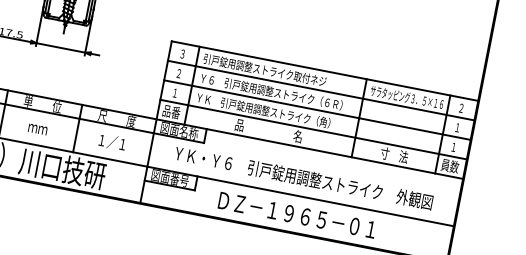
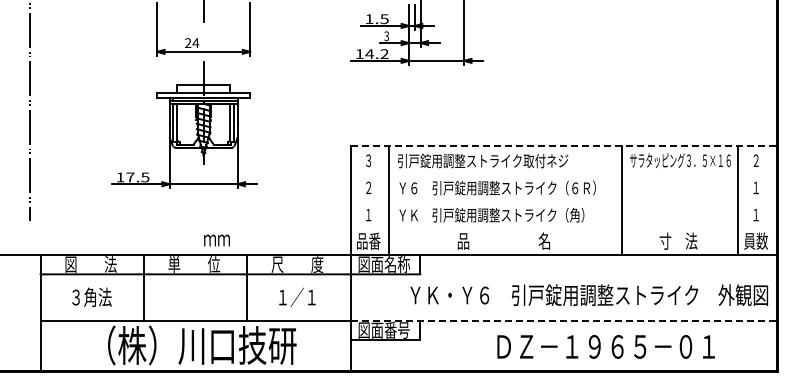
line: (325, 71) -> (564, 146), solid -> dashed
line: (321, 90) -> (563, 173), removed
line: (317, 109) -> (563, 200), removed
text: (37, 129) -> (216, 240), moved
line: (313, 129) -> (563, 227), removed
text: (304, 178) -> (589, 295), moved
line: (301, 196) -> (564, 320), solid -> dashed
text: (296, 214) -> (605, 346), moved

